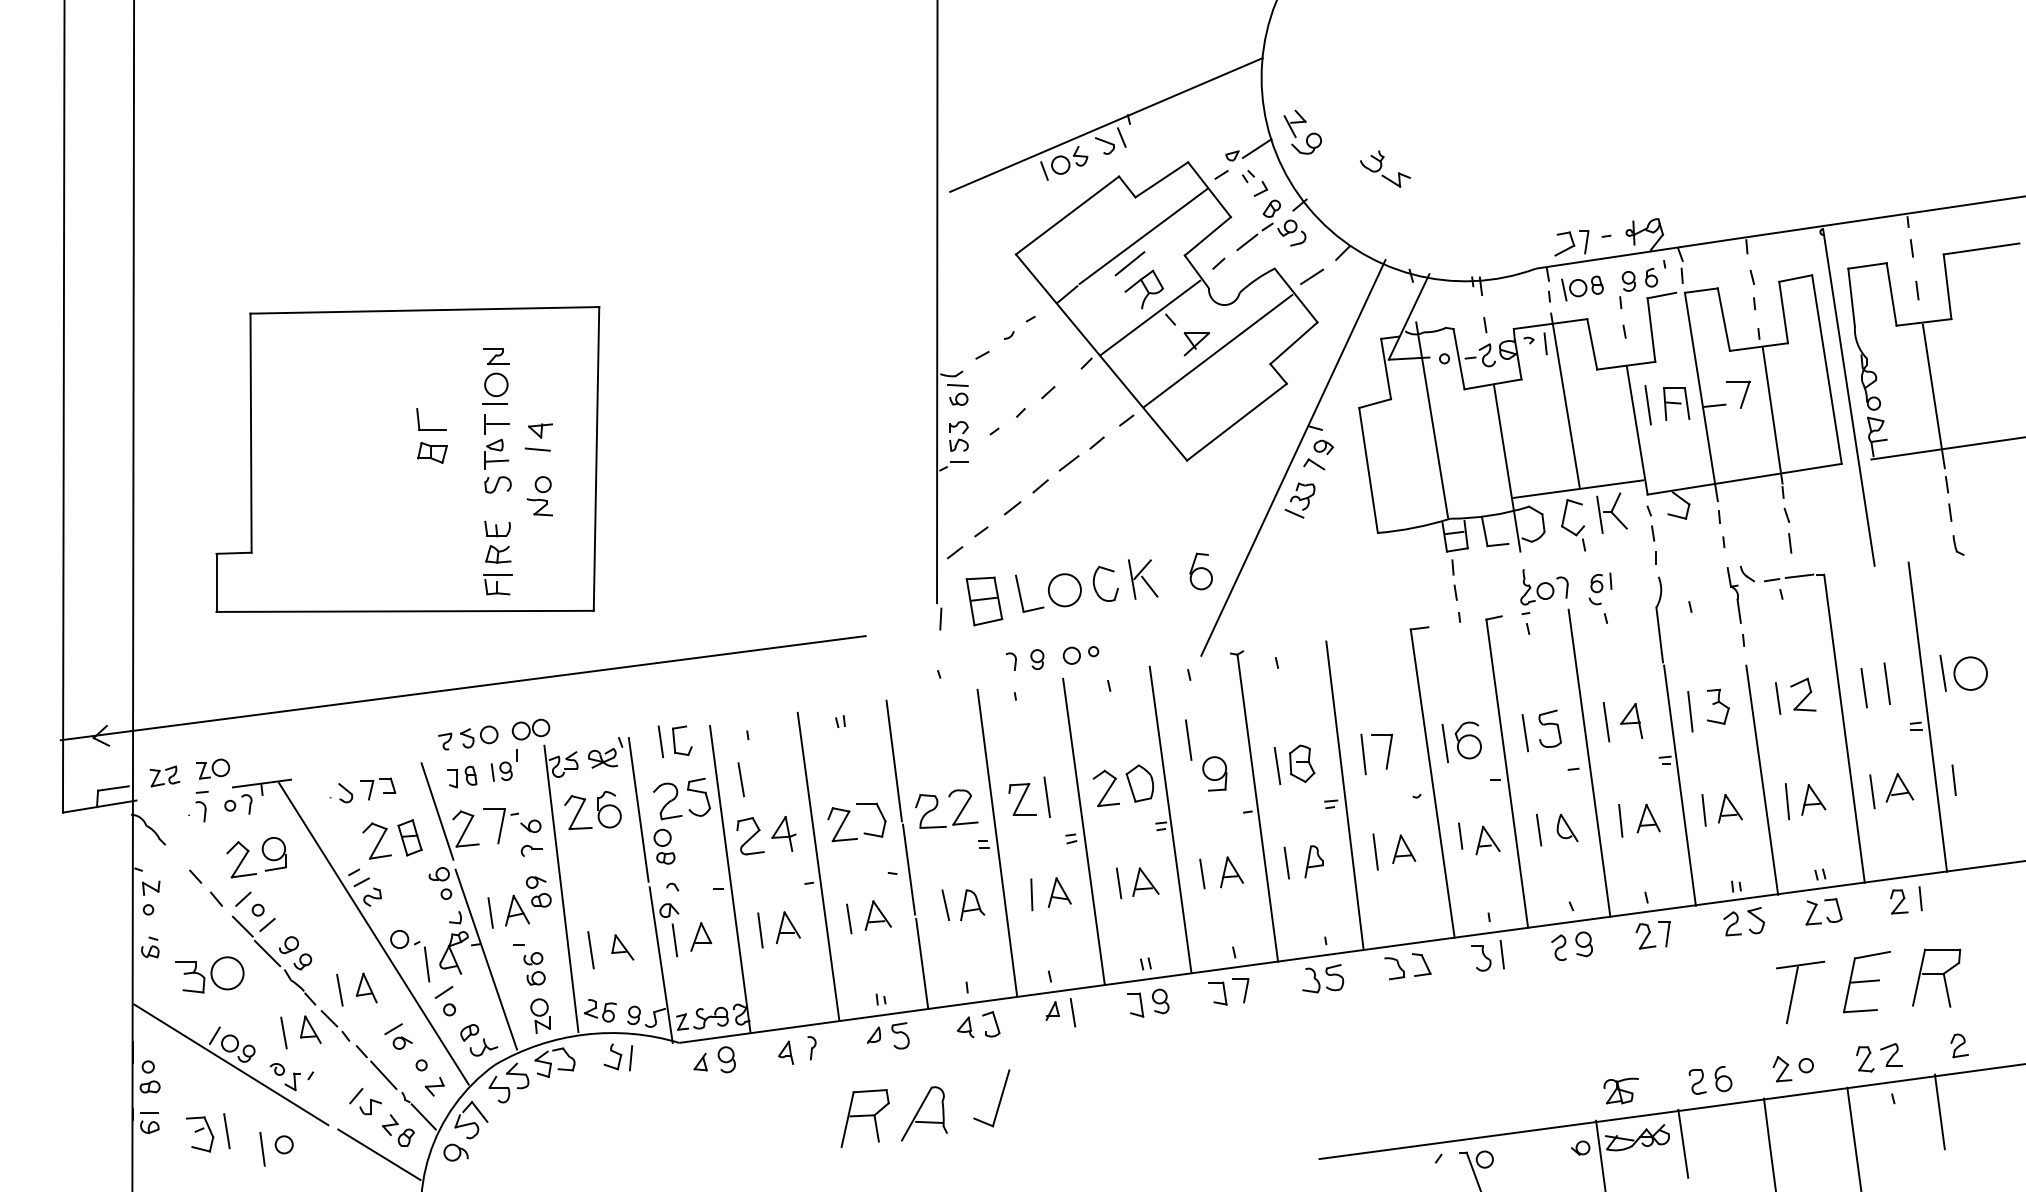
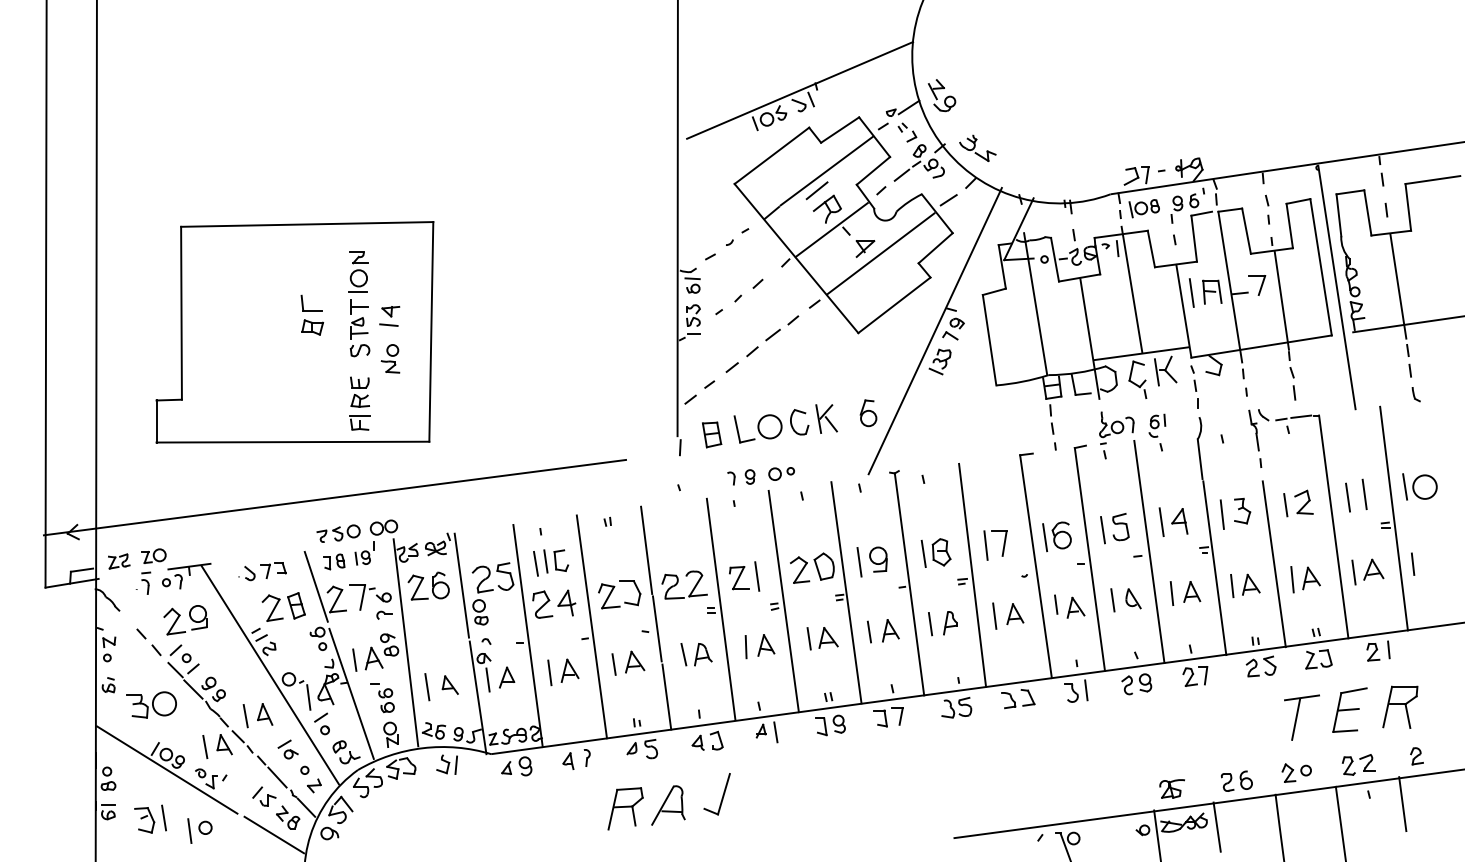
part: (1385, 167) -> (977, 147), moved
part: (985, 600) -> (712, 434), size x0.71
line: (1188, 740) -> (859, 562), moved
part: (675, 741) -> (556, 561), moved

